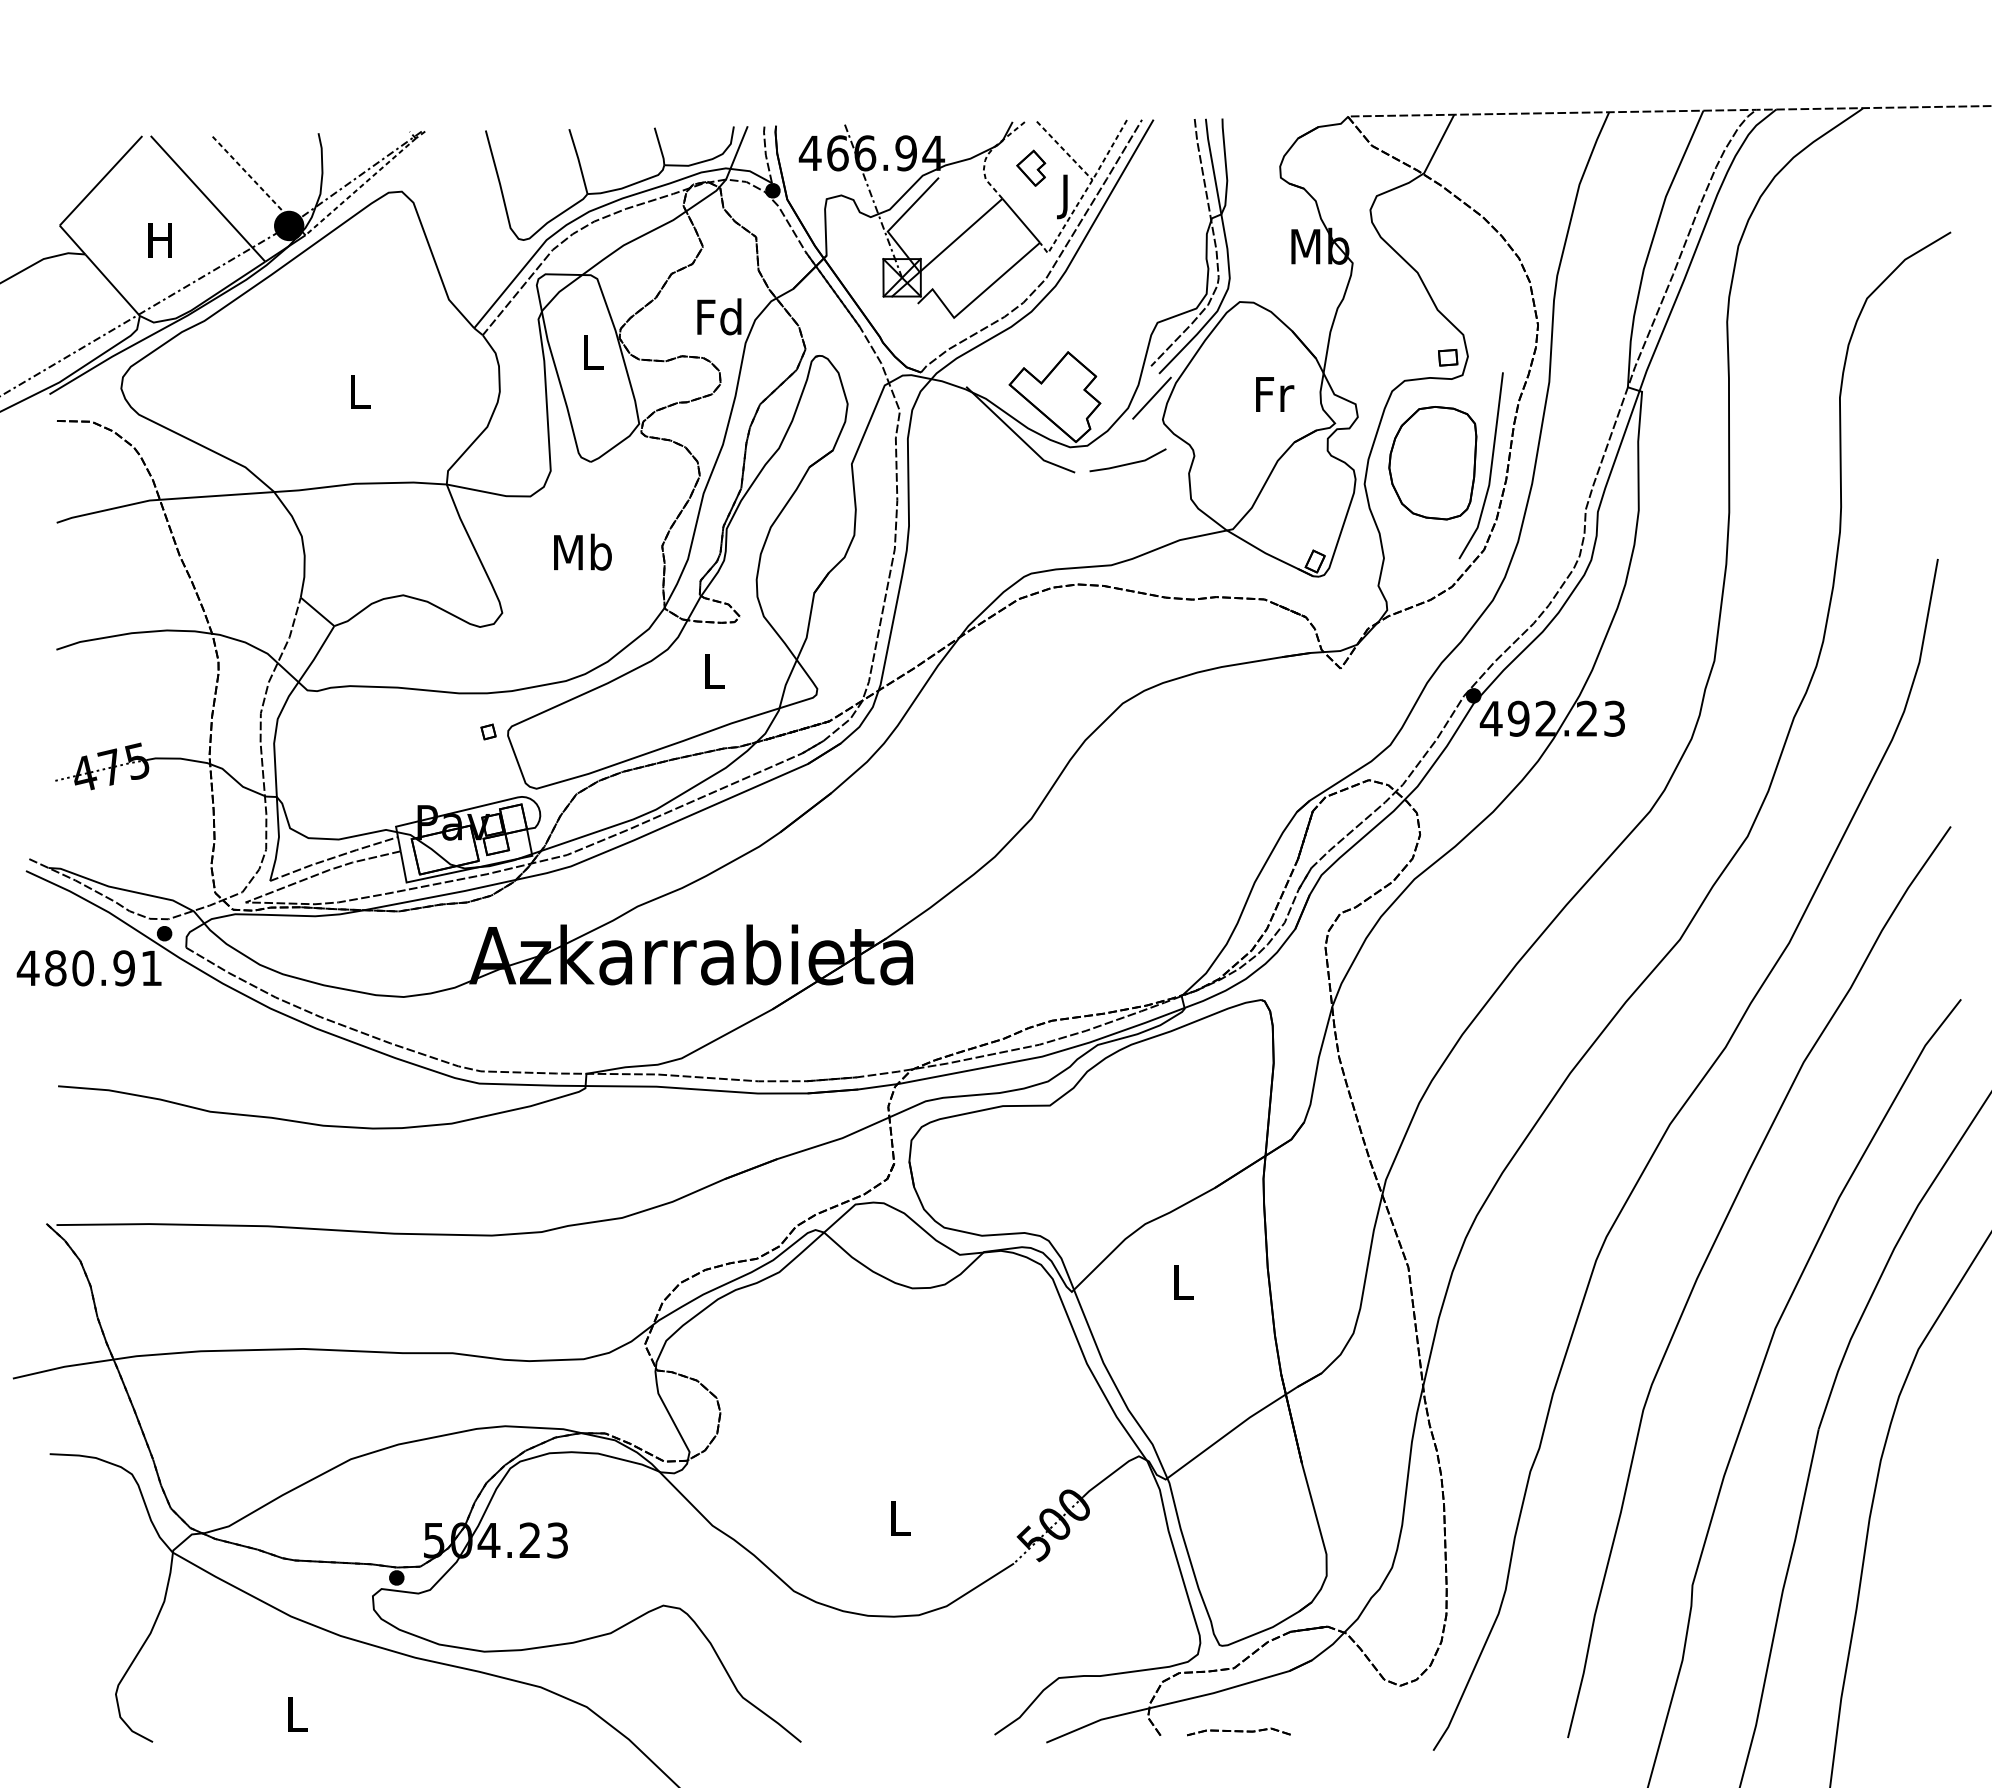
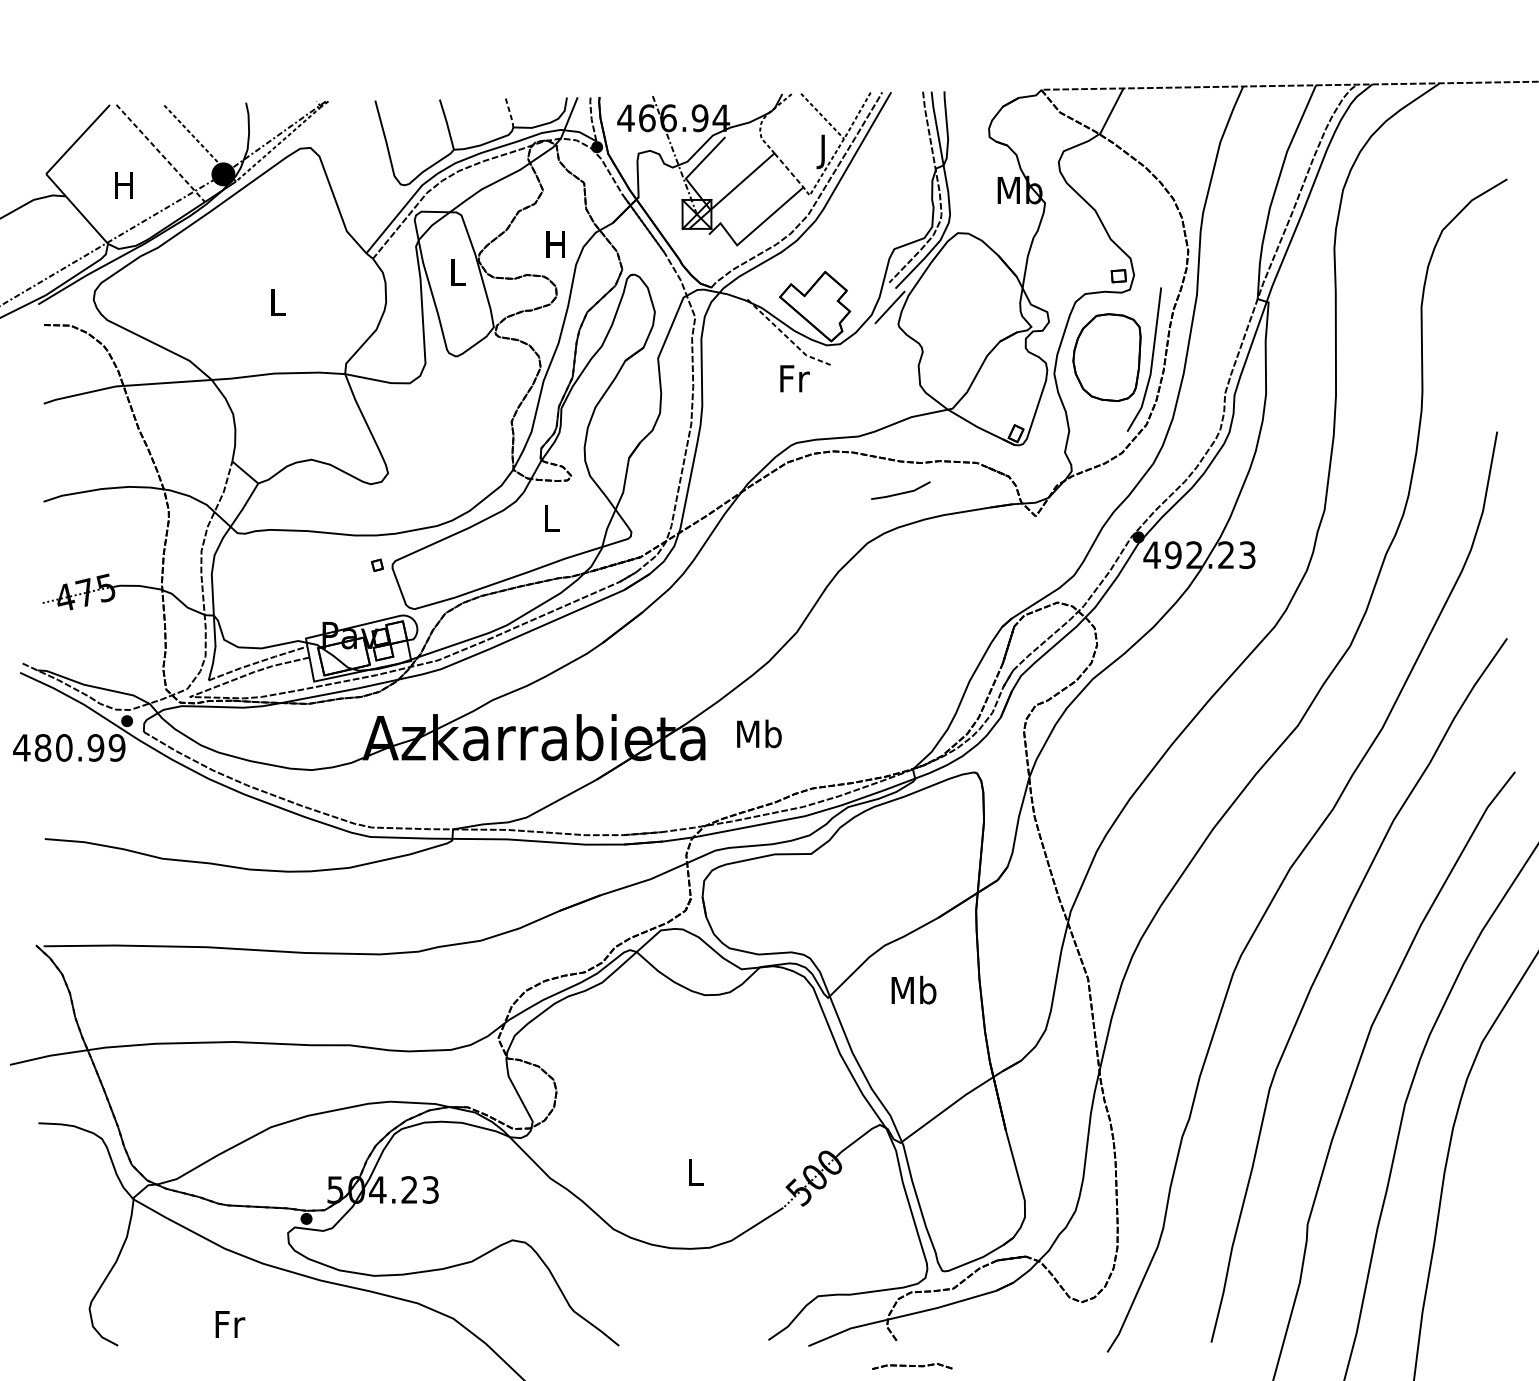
line: (660, 147) -> (510, 113), solid -> dashed
part: (1031, 167) -> (796, 129), removed
line: (208, 199) -> (161, 153), solid -> dashed
line: (1021, 220) -> (789, 170), solid -> dashed
text: (719, 316) -> (555, 244), Fd -> H
text: (1275, 394) -> (795, 378), moved
line: (1017, 435) -> (786, 336), solid -> dashed
line: (1127, 463) -> (900, 493), moved
text: (582, 551) -> (759, 733), moved
text: (151, 968) -> (117, 748), 480.91 -> 480.99
text: (1183, 1281) -> (914, 989), L -> Mb
text: (298, 1714) -> (230, 1324), L -> Fr
part: (1238, 1731) -> (912, 1366), moved

